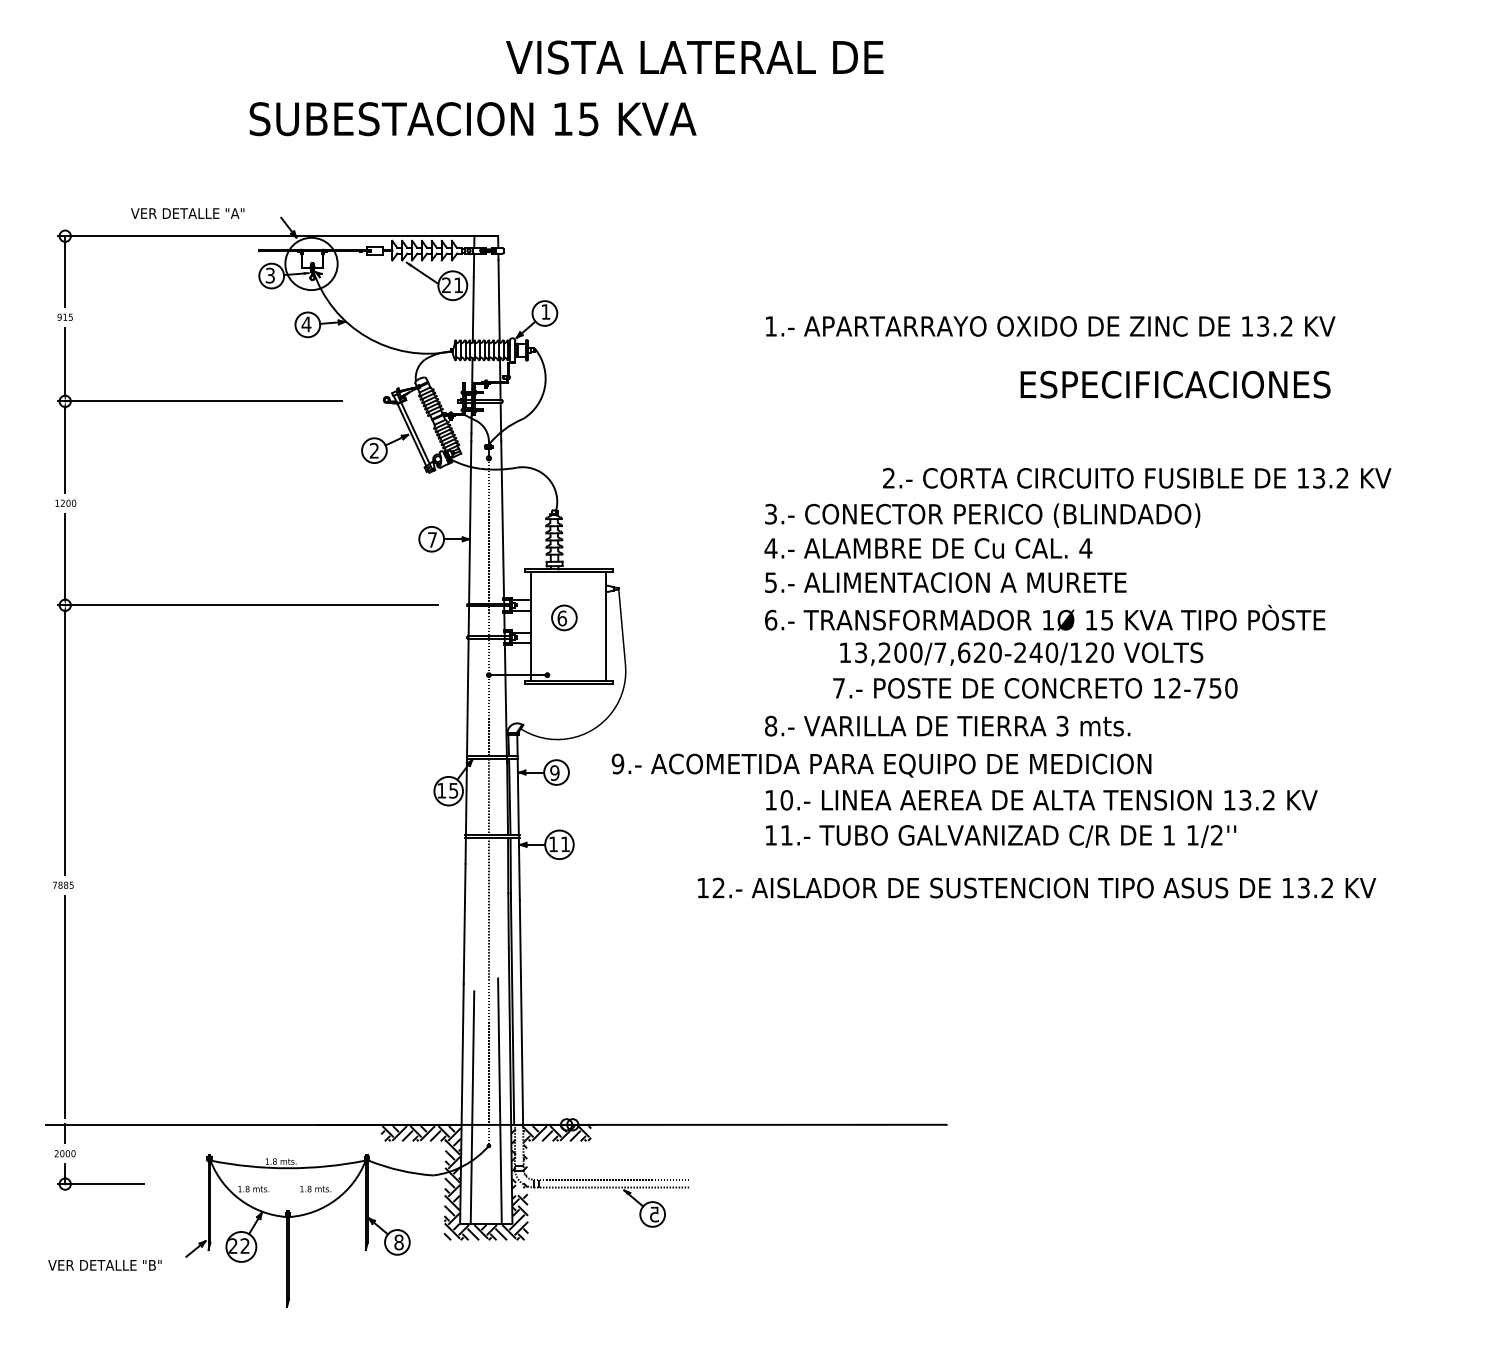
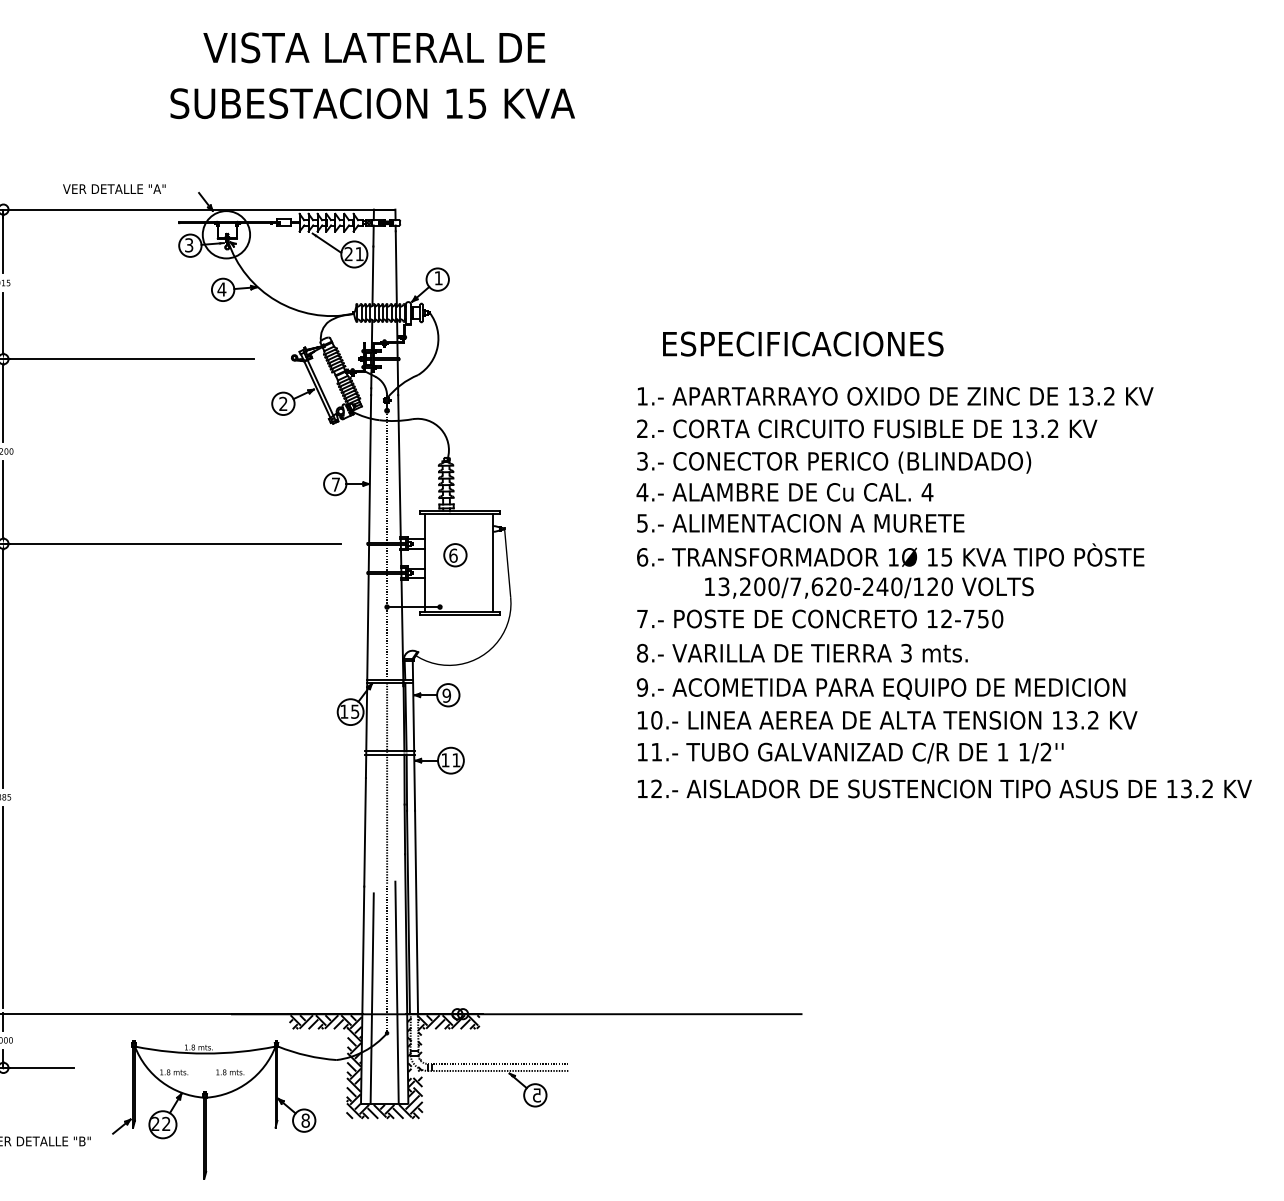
text: (694, 57) -> (374, 47), moved
text: (1050, 326) -> (895, 396), moved
text: (1175, 384) -> (803, 343), moved
text: (1137, 478) -> (867, 429), moved
text: (1035, 688) -> (820, 619), moved
text: (881, 765) -> (881, 688), moved
text: (1037, 887) -> (945, 788), moved

